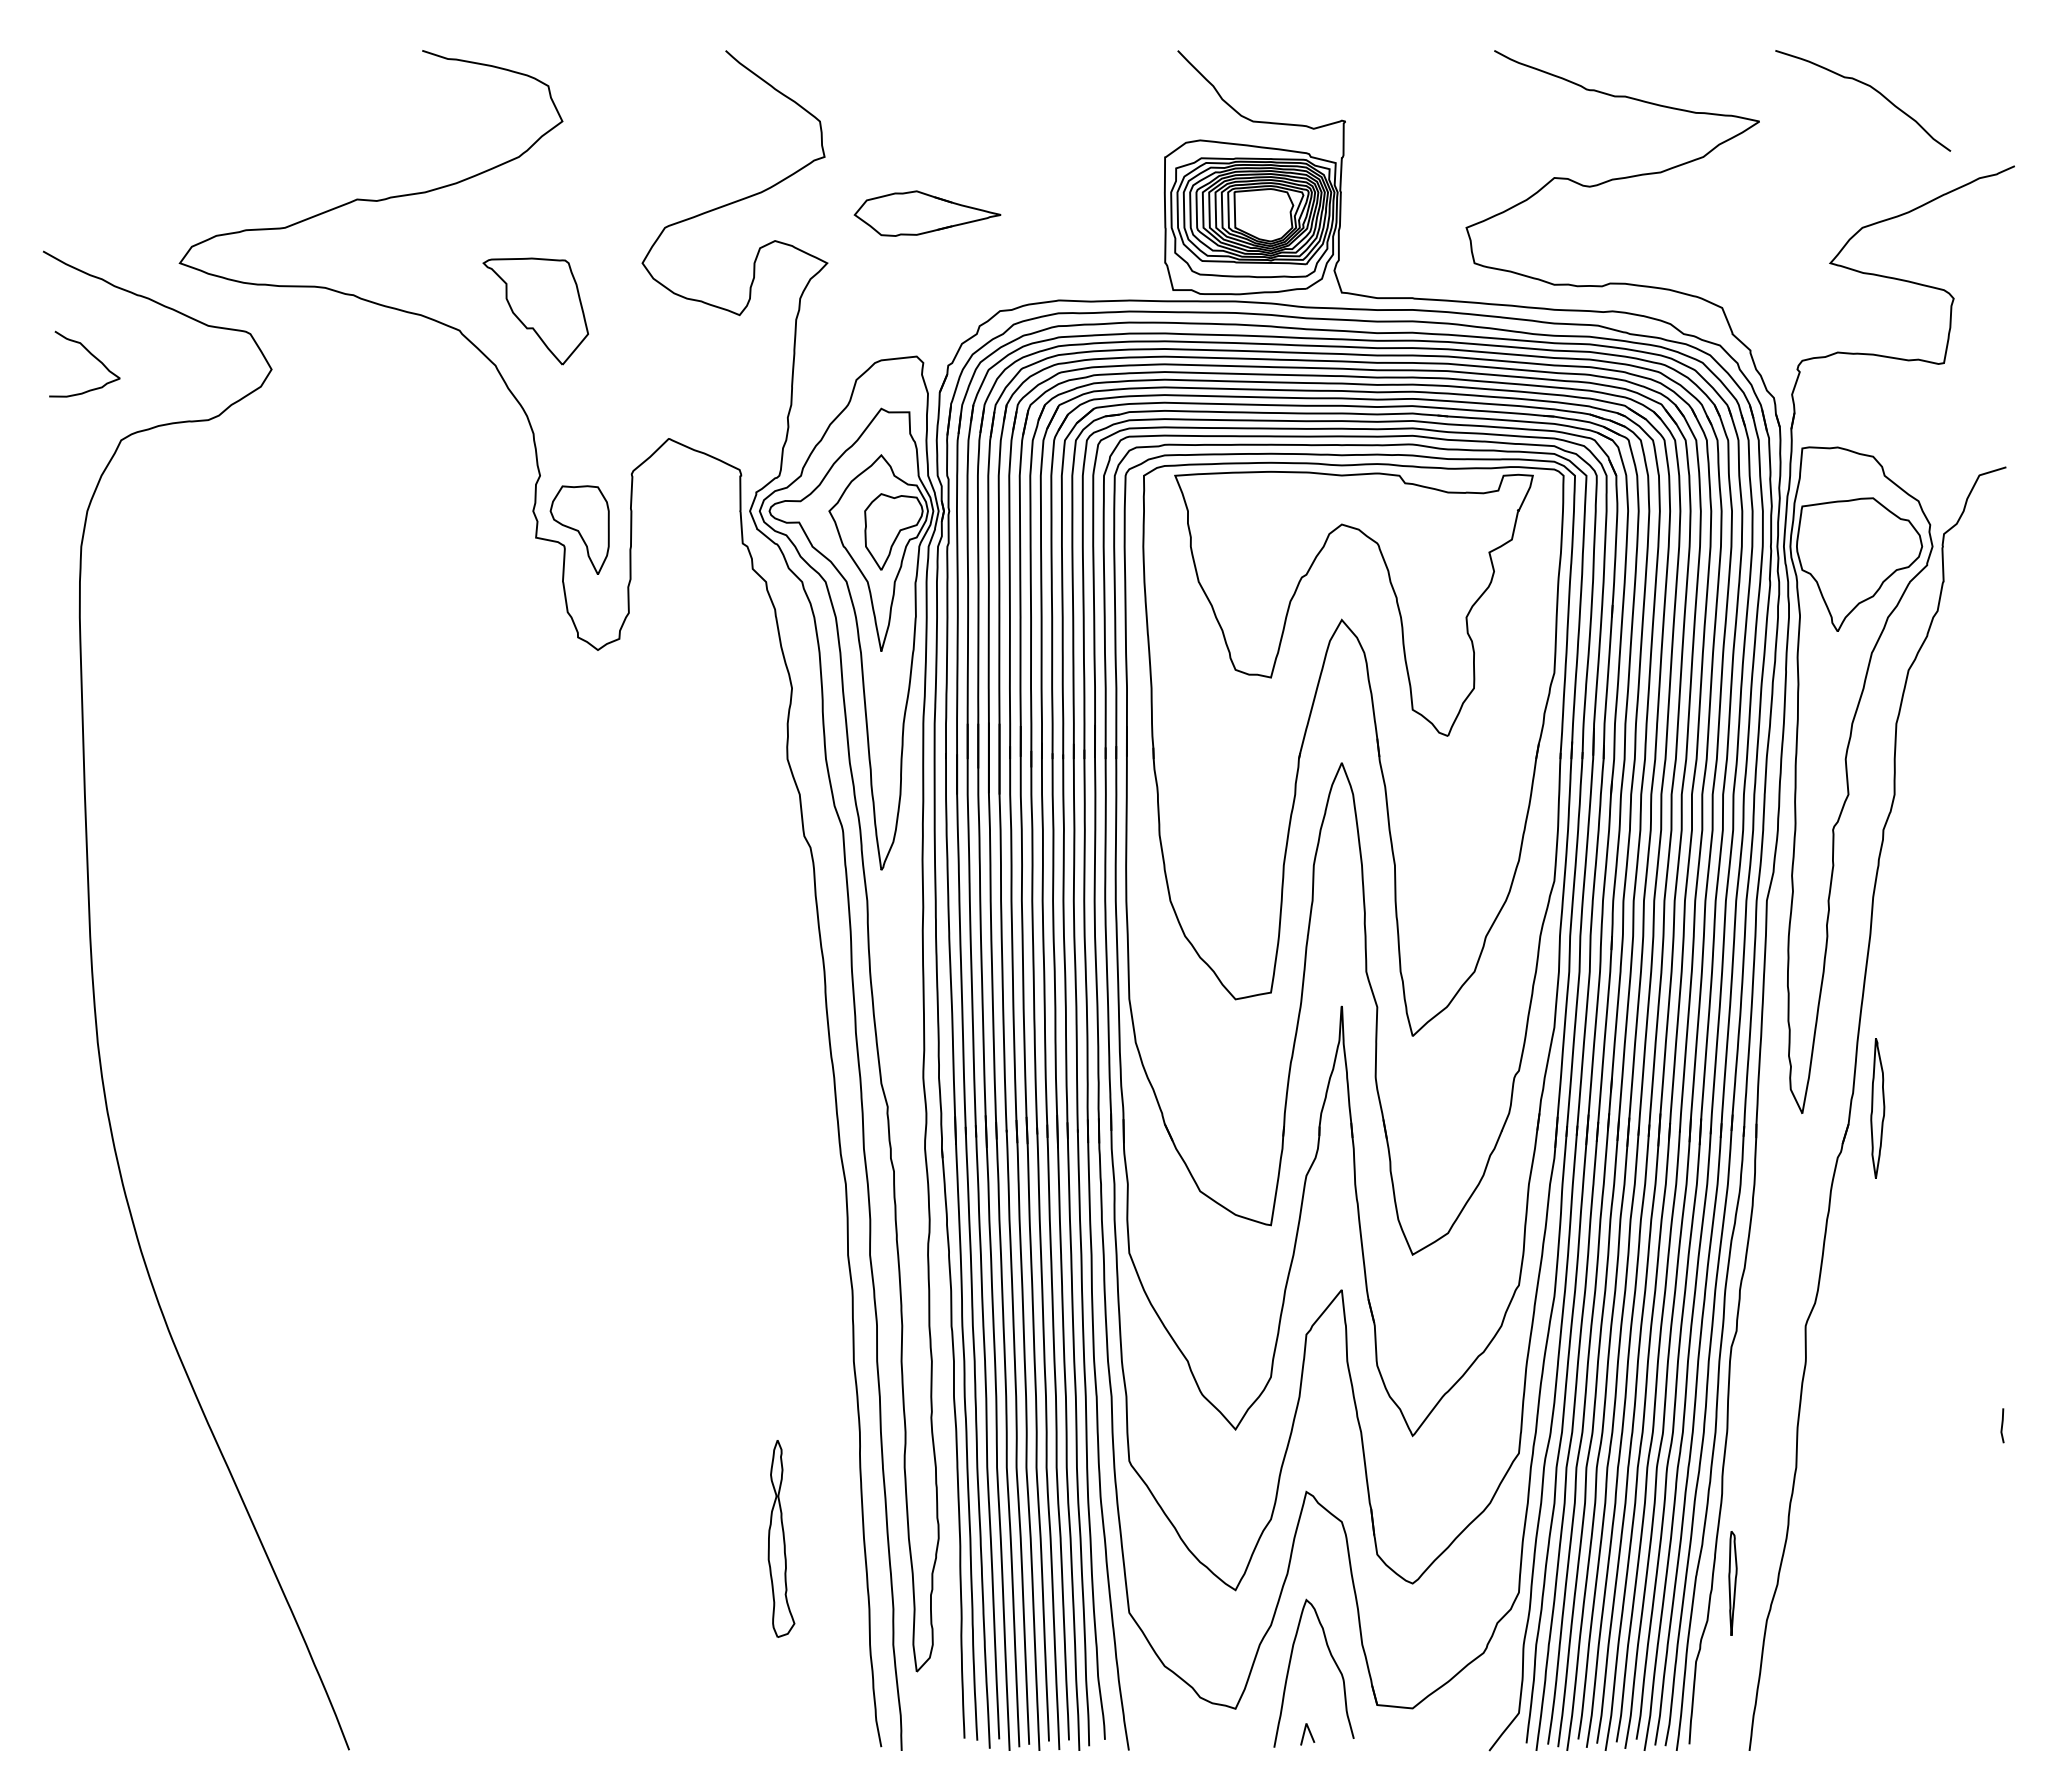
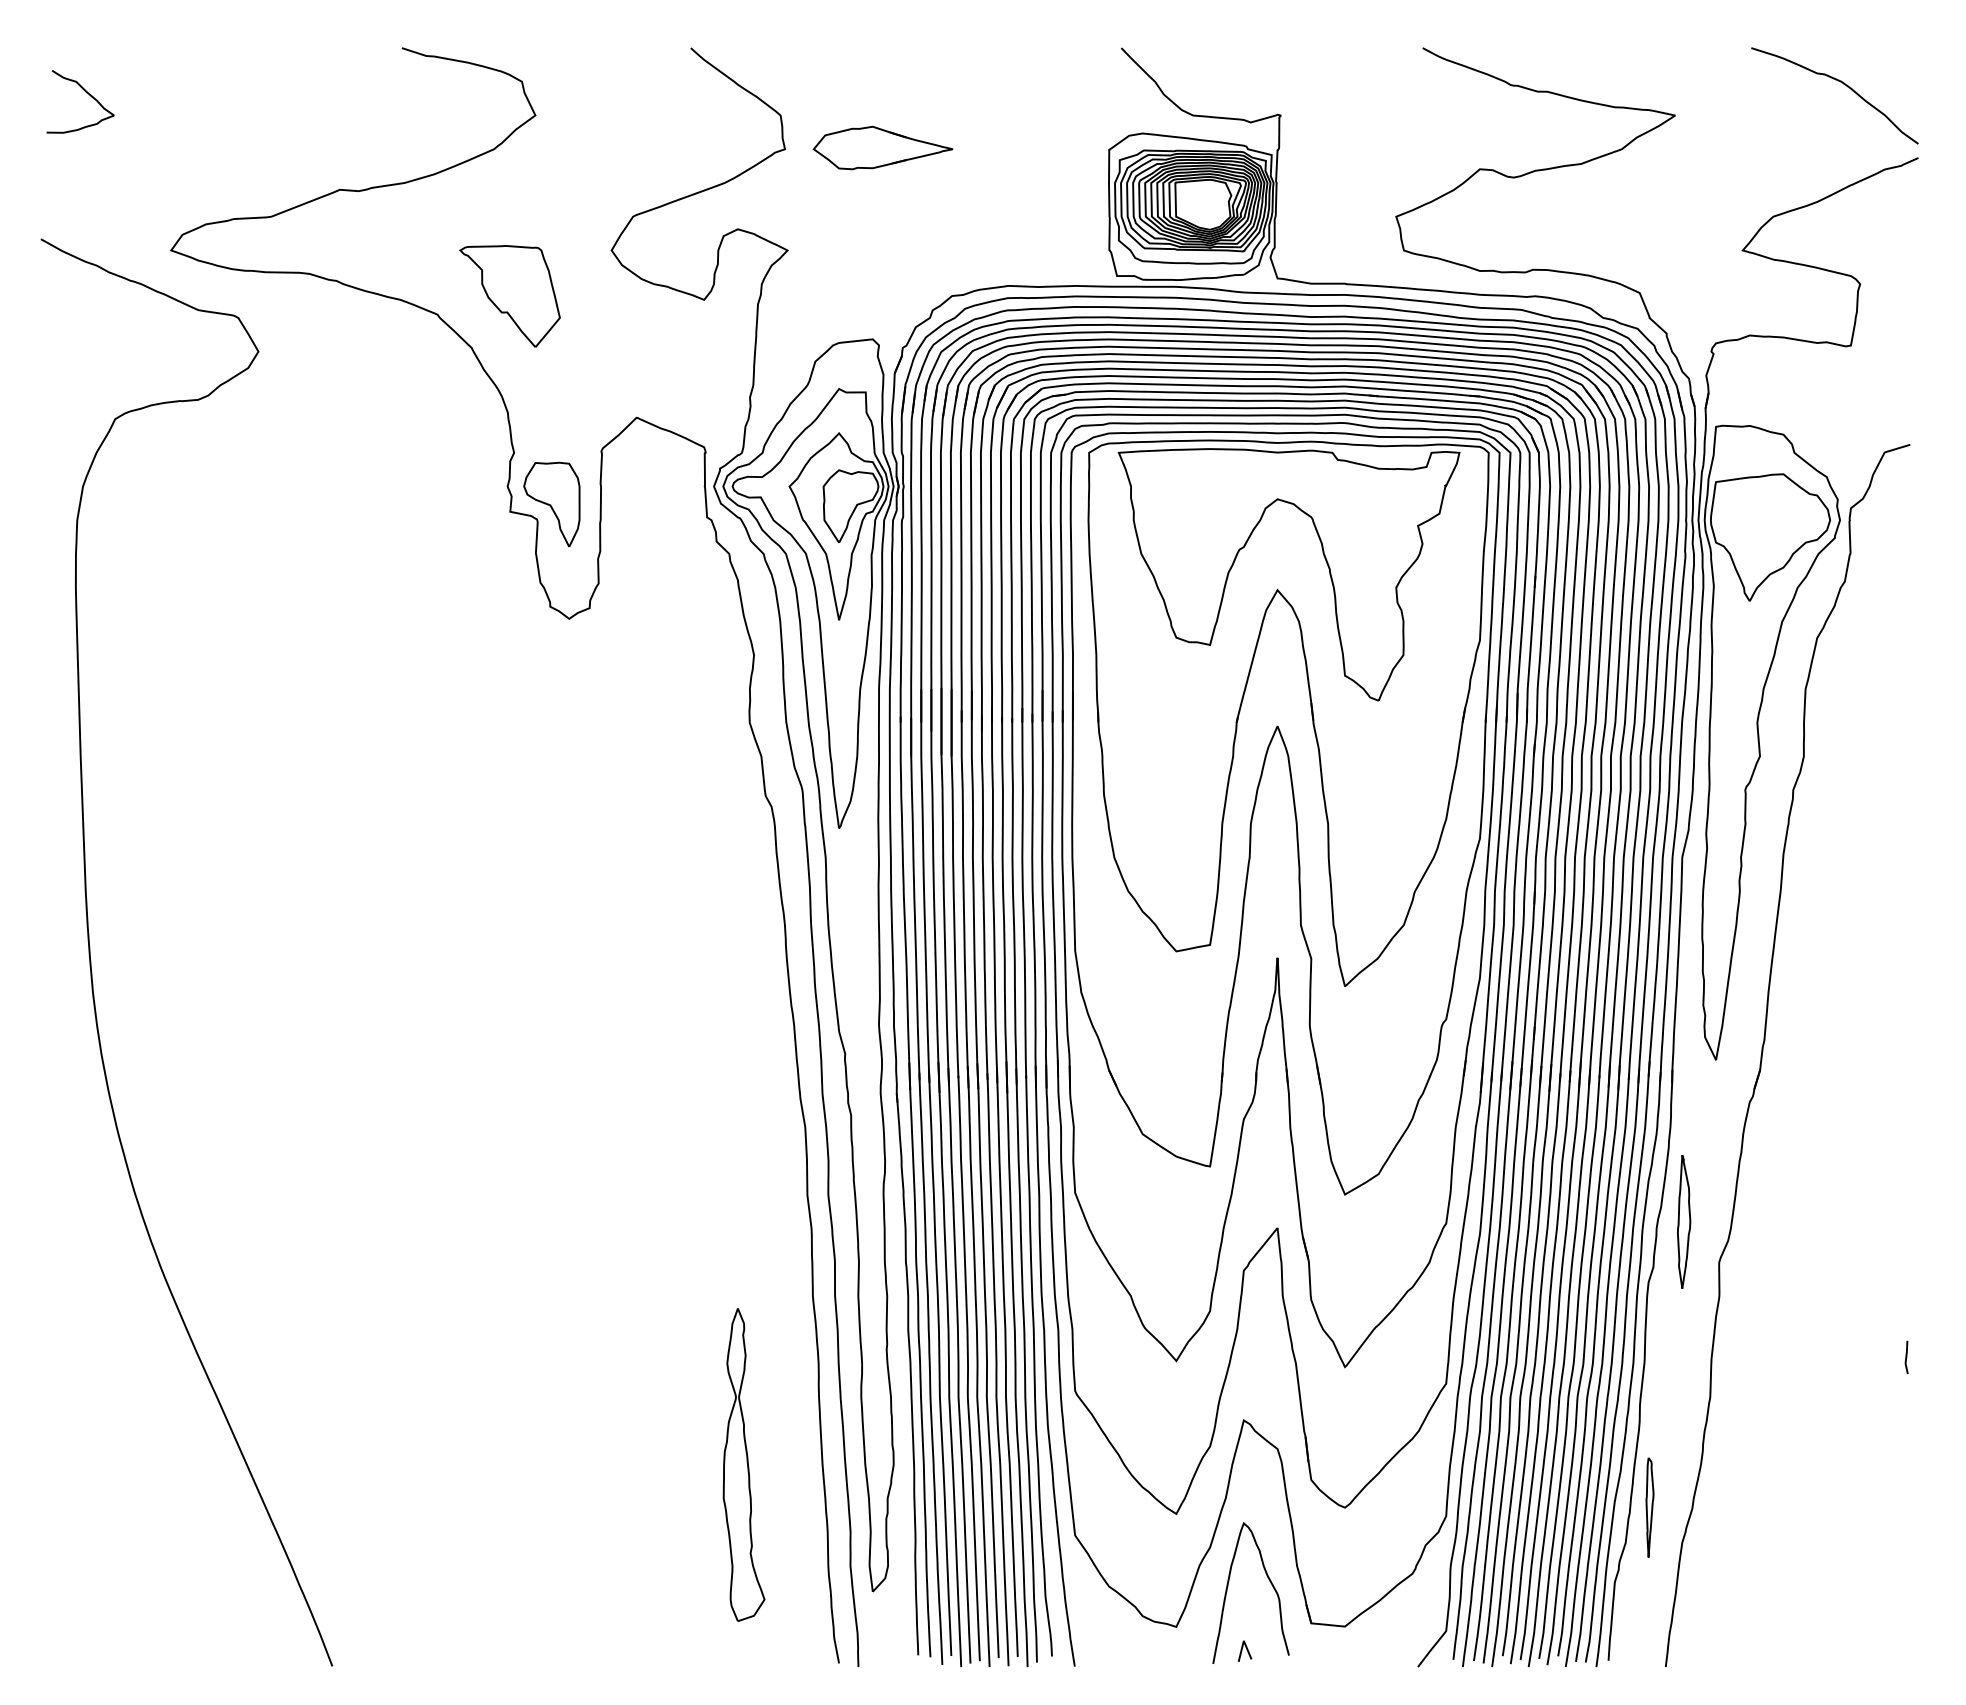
curve: (1871, 88) -> (1842, 84), moved
part: (927, 213) -> (883, 147), moved
curve: (91, 355) -> (86, 93), moved
part: (1877, 1108) -> (1683, 1221), moved
part: (781, 1538) -> (743, 1464), size x1.67

